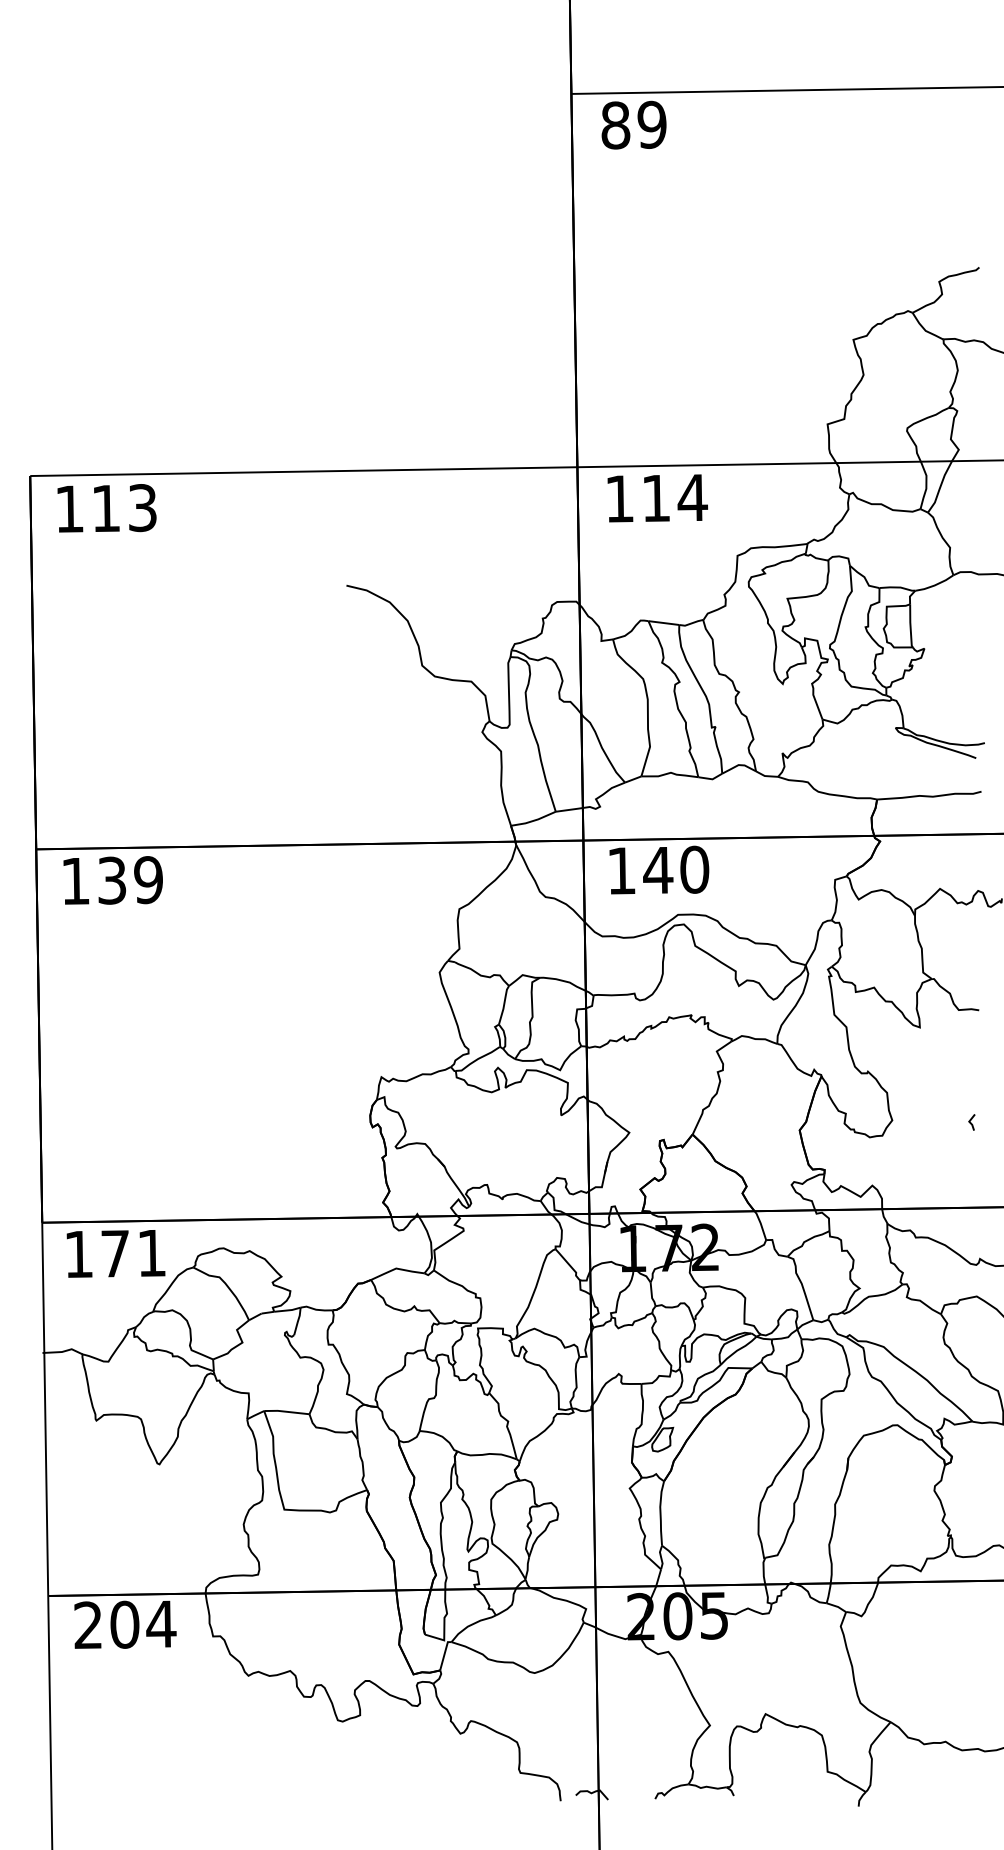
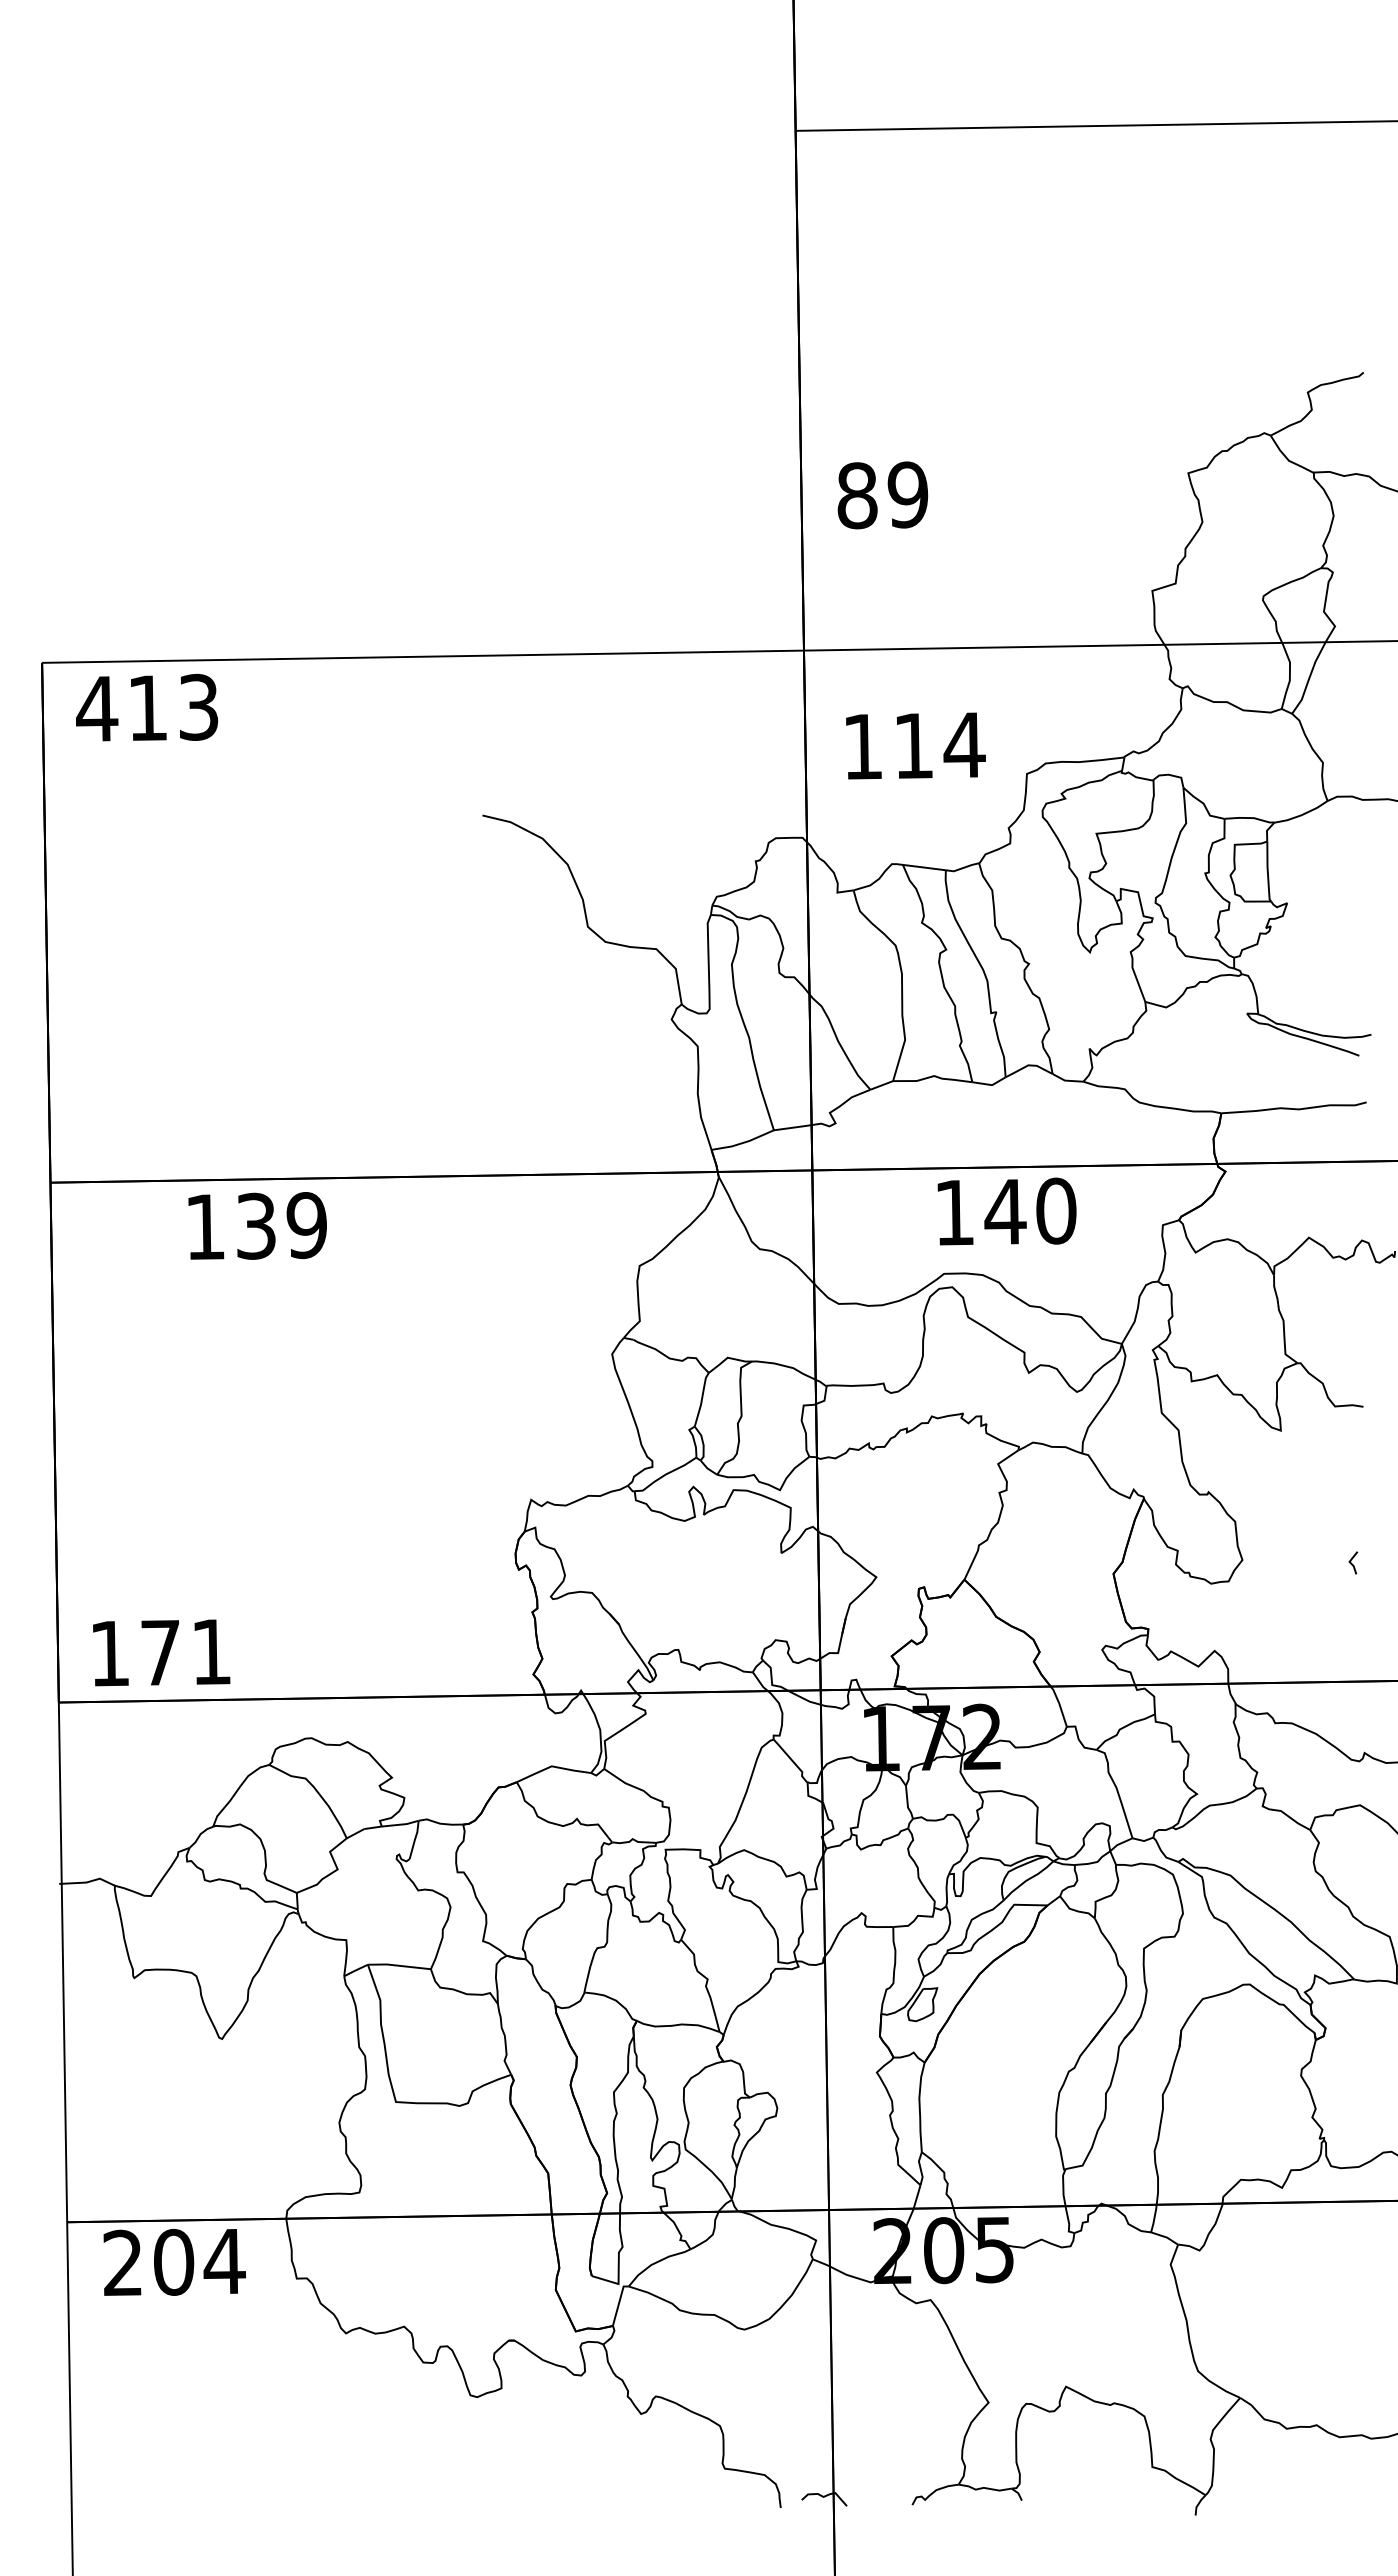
text: (633, 125) -> (882, 495), moved
text: (657, 498) -> (915, 745), moved
text: (70, 508) -> (97, 708), 113 -> 413
text: (658, 870) -> (1006, 1211), moved
text: (113, 880) -> (257, 1225), moved
text: (115, 1253) -> (161, 1652), moved

